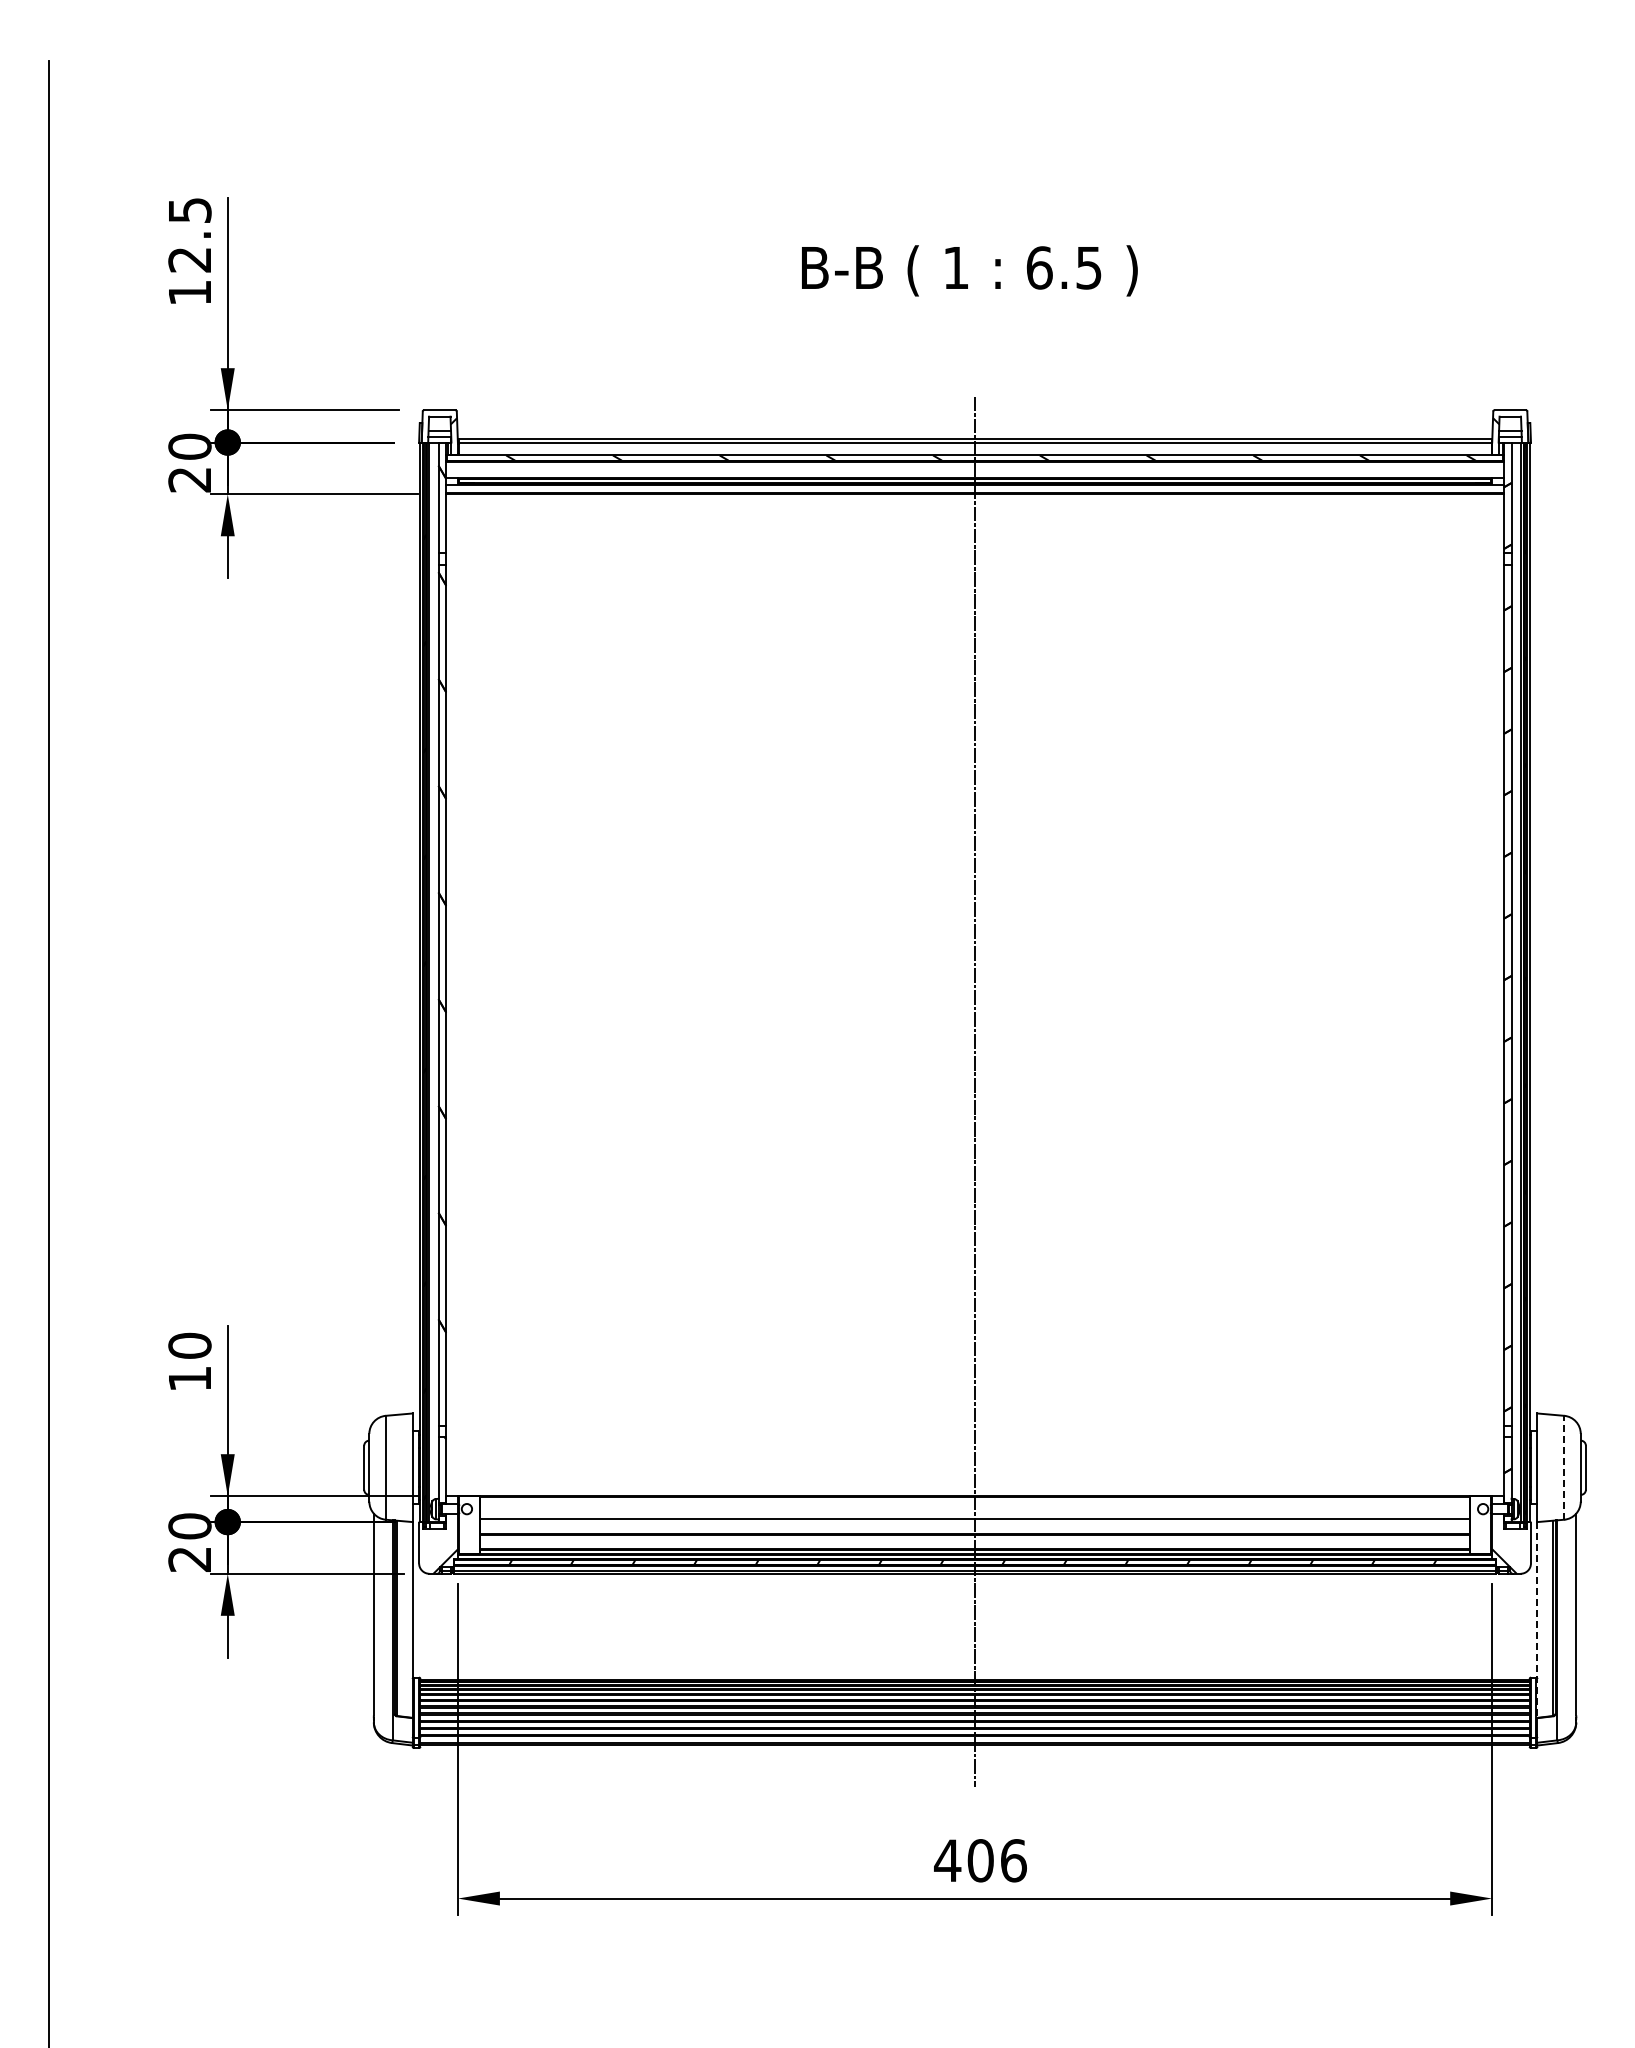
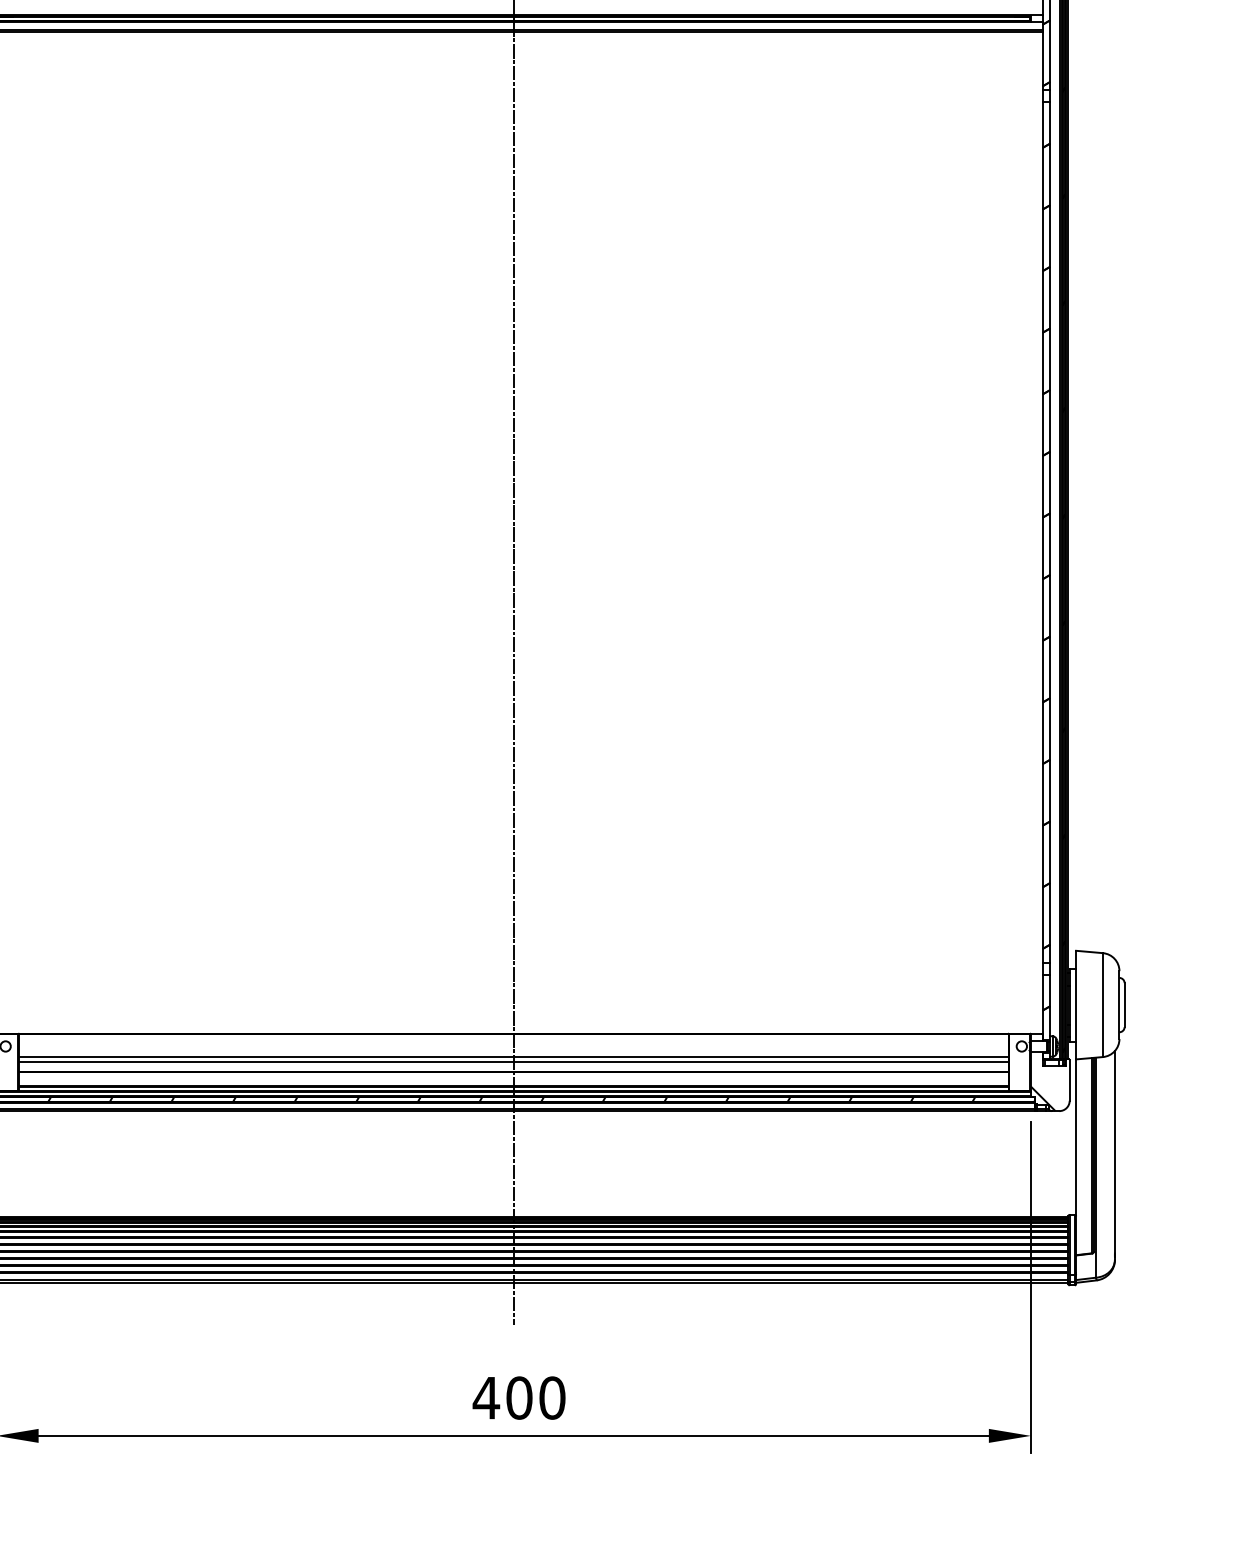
line: (1564, 1467) -> (1103, 1004), dashed -> solid
line: (974, 1524) -> (513, 1061), added
line: (1537, 1619) -> (1076, 1156), dashed -> solid
text: (1013, 1860) -> (552, 1397), 406 -> 400

